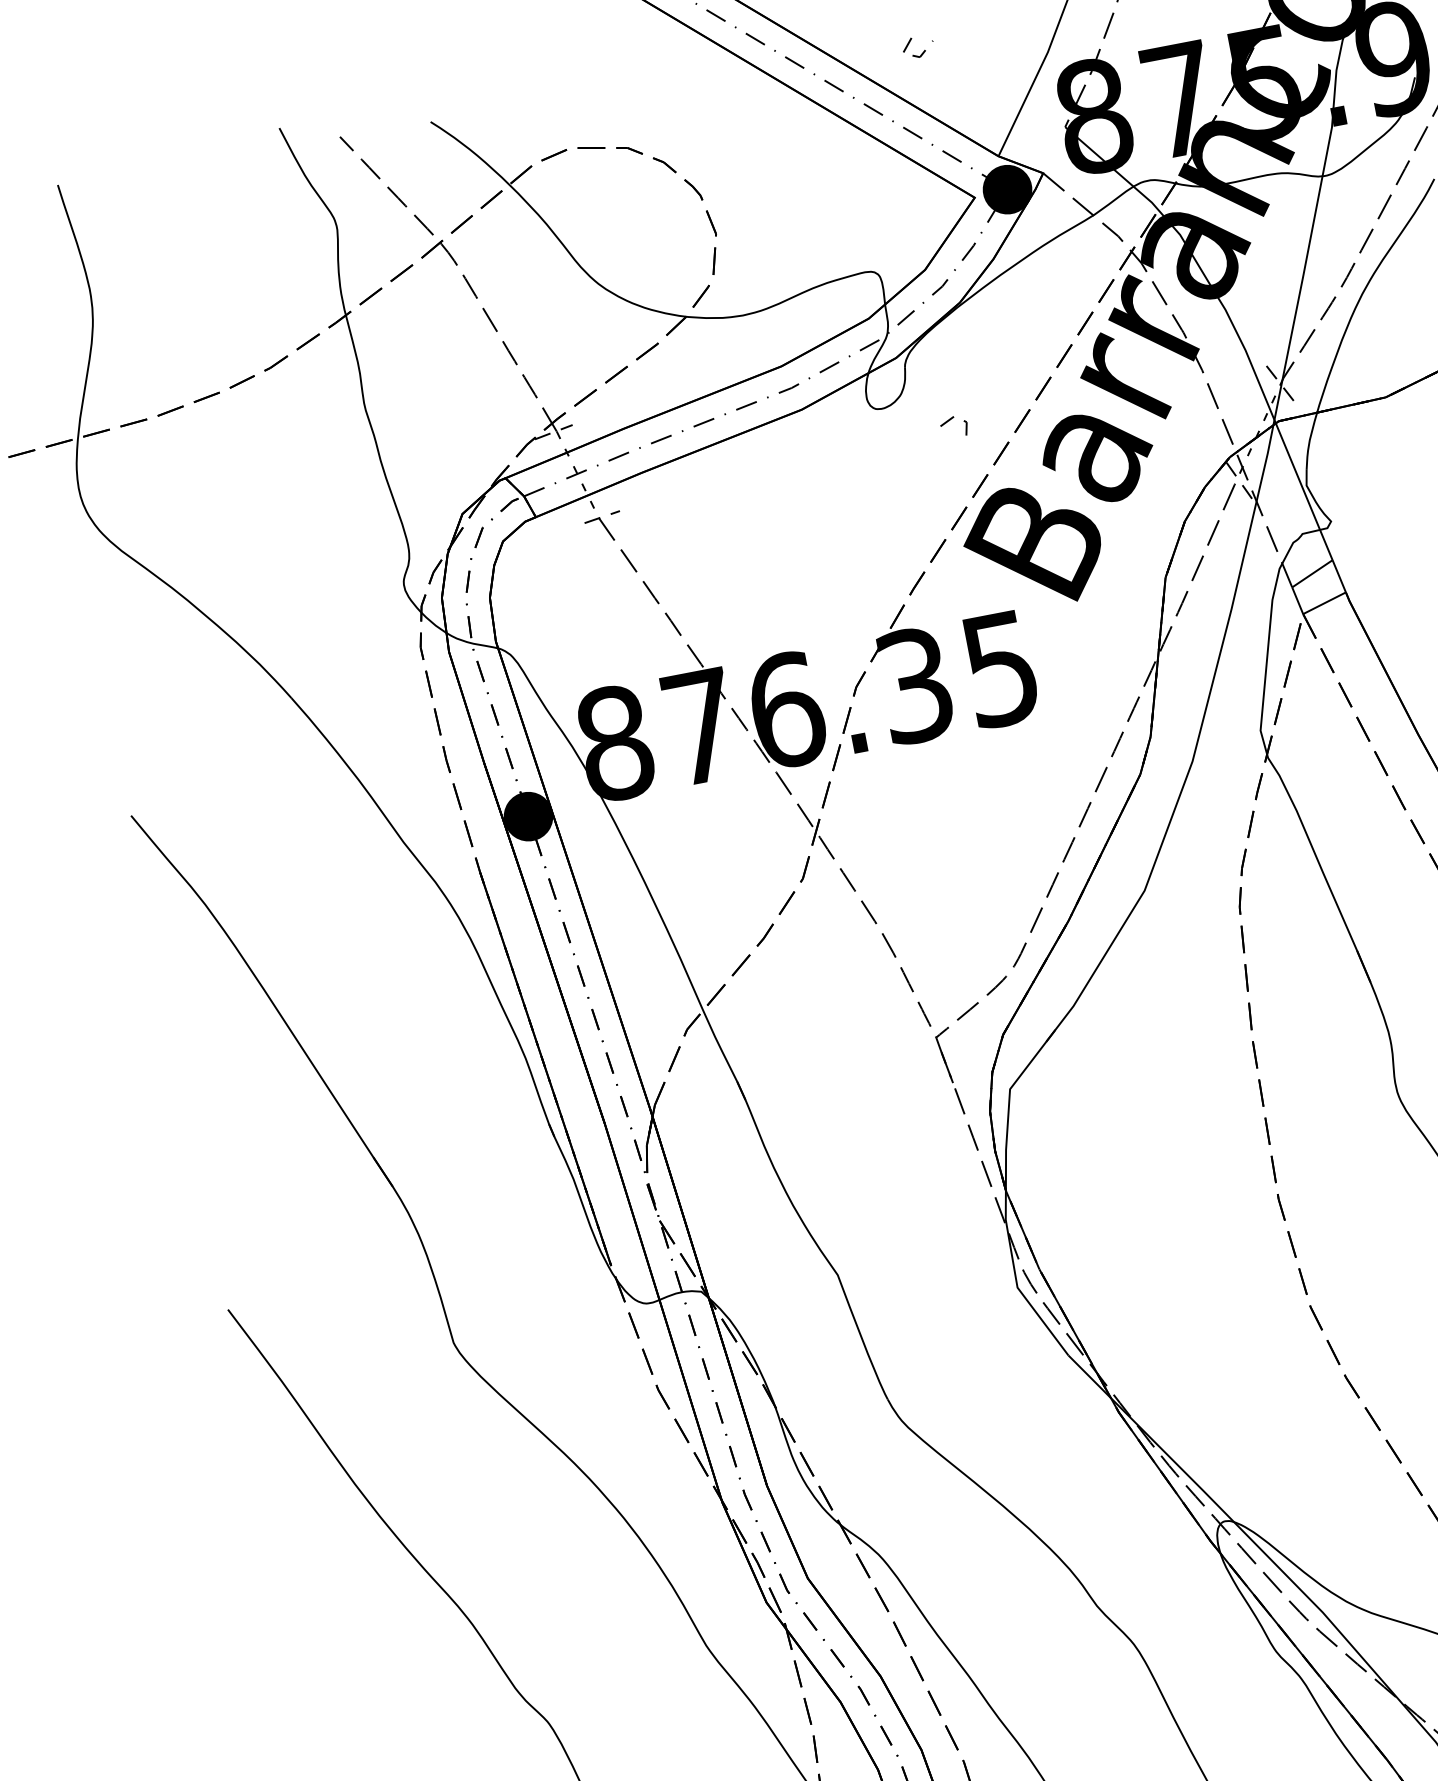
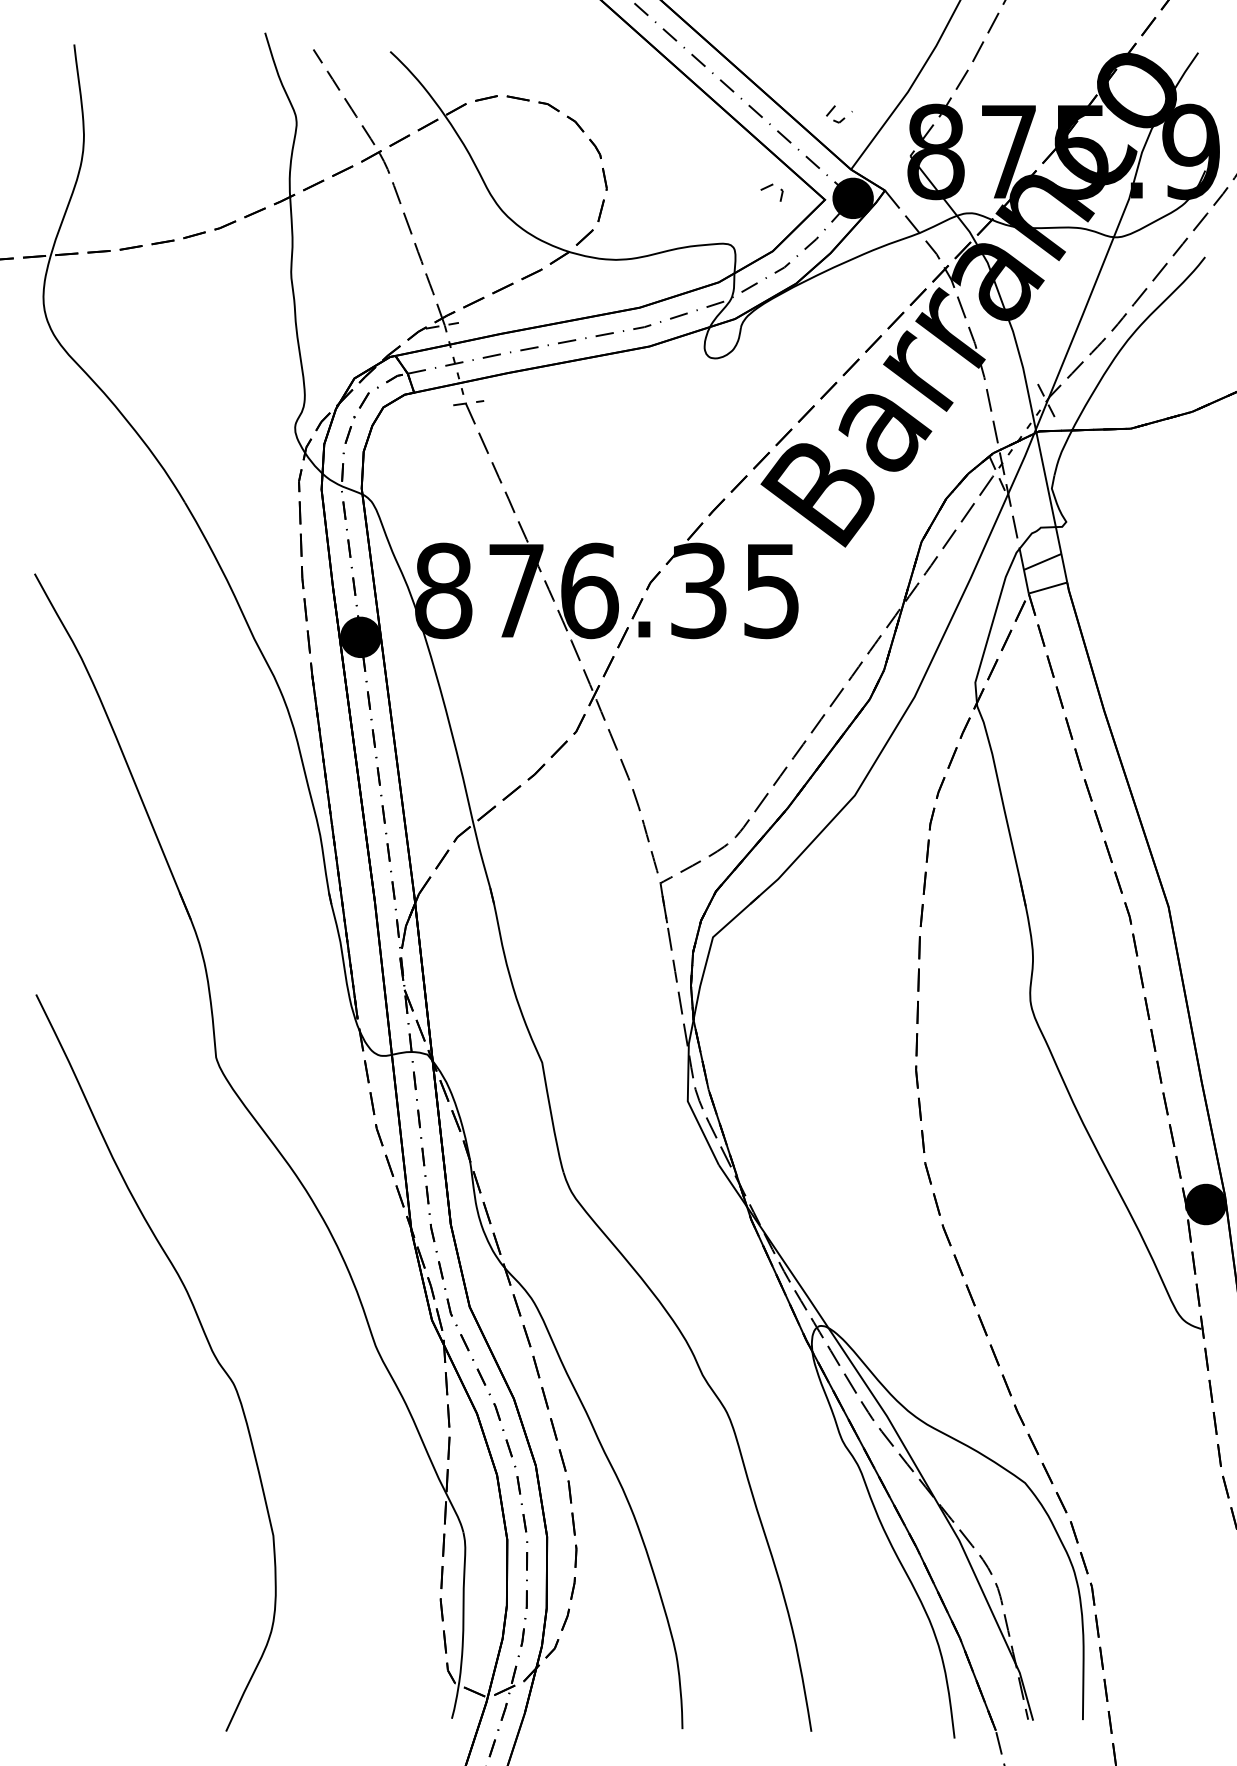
line: (923, 49) -> (843, 117), moved
line: (950, 421) -> (769, 187), moved

